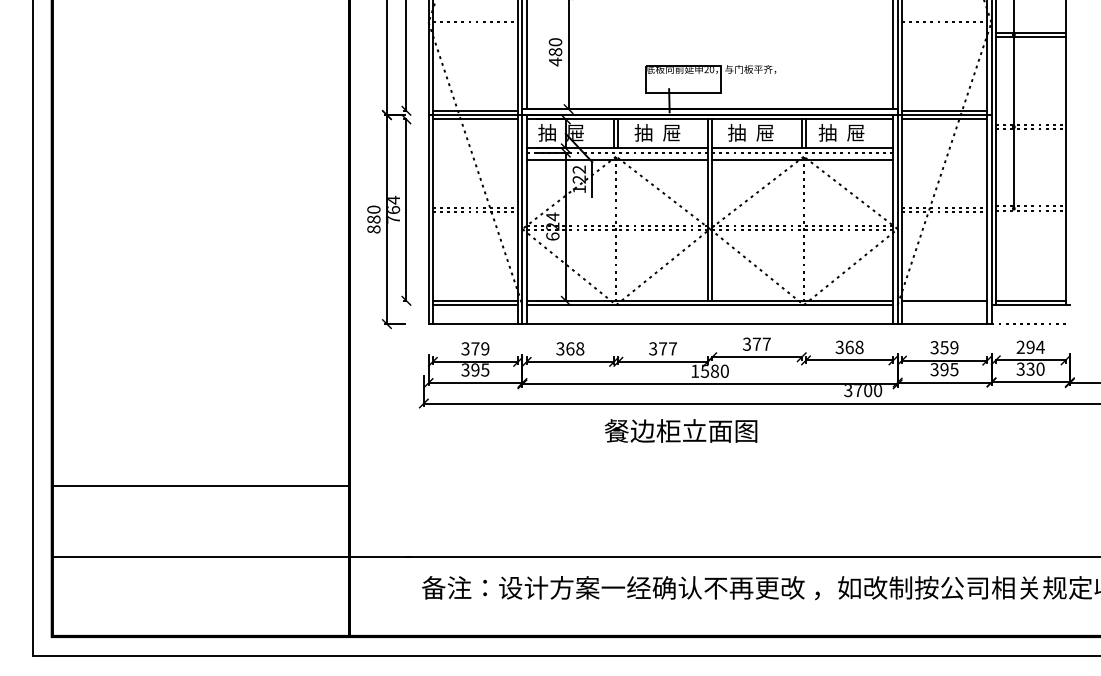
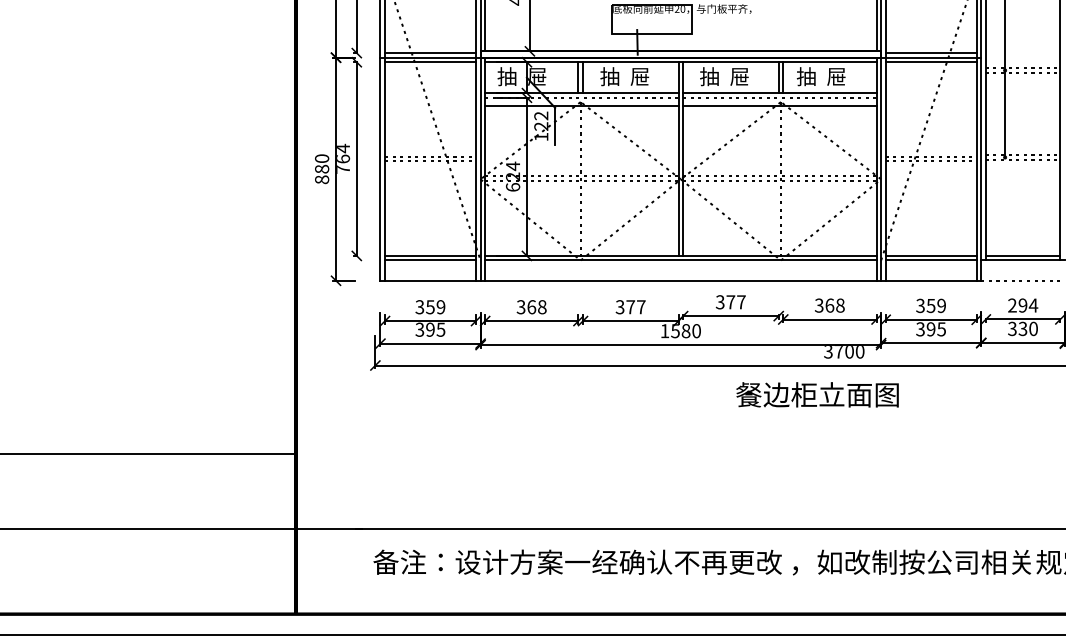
line: (944, 305) -> (931, 260), added
text: (475, 348) -> (430, 306), 379 -> 359
text: (681, 430) -> (817, 394), moved

